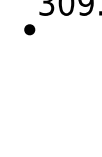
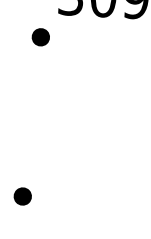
part: (23, 126) -> (22, 196), added

